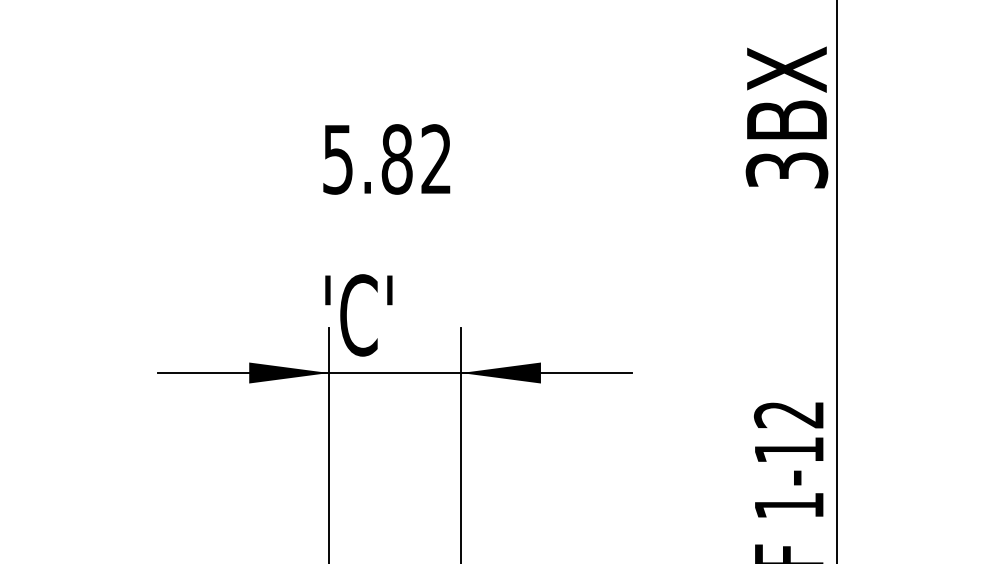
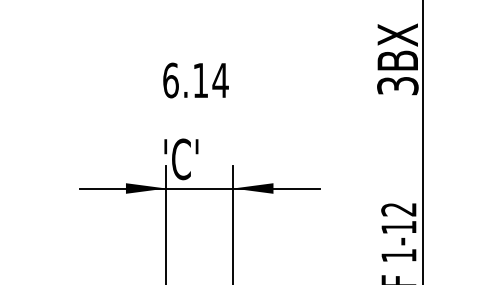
text: (386, 159) -> (195, 80), 5.82 -> 6.14

